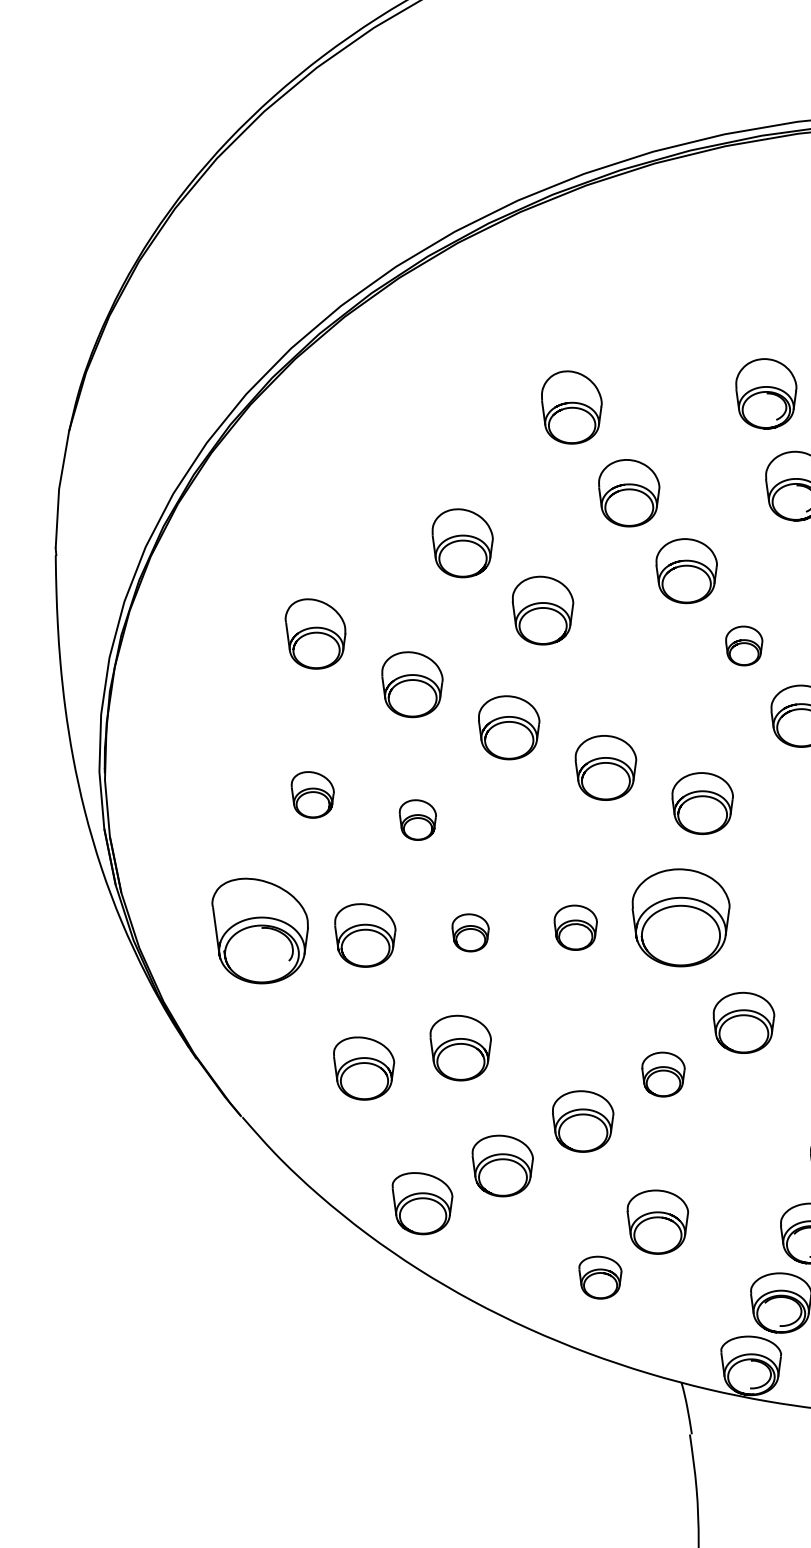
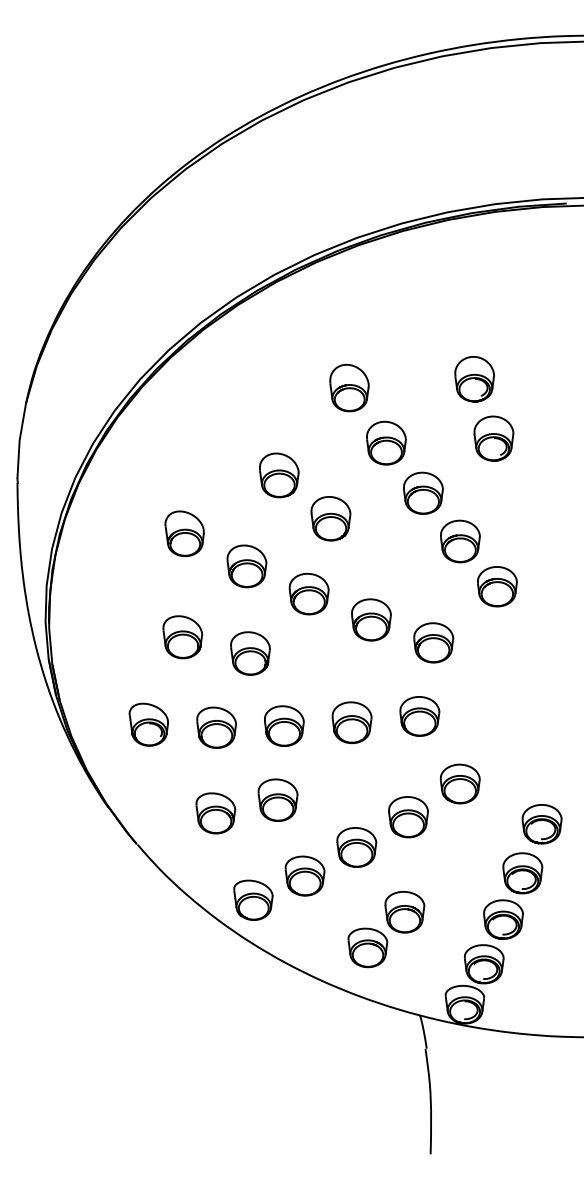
part: (744, 645) -> (460, 541), size x1.67
part: (312, 795) -> (182, 637), size x1.43
part: (417, 820) -> (250, 653), size x1.67
part: (680, 917) -> (419, 716), size x0.62
part: (574, 927) -> (351, 722), size x1.43
part: (259, 930) -> (148, 724), size x0.62
part: (470, 931) -> (284, 725), size x1.67
part: (663, 1074) -> (408, 817), size x1.43
part: (599, 1277) -> (367, 947), size x1.43

